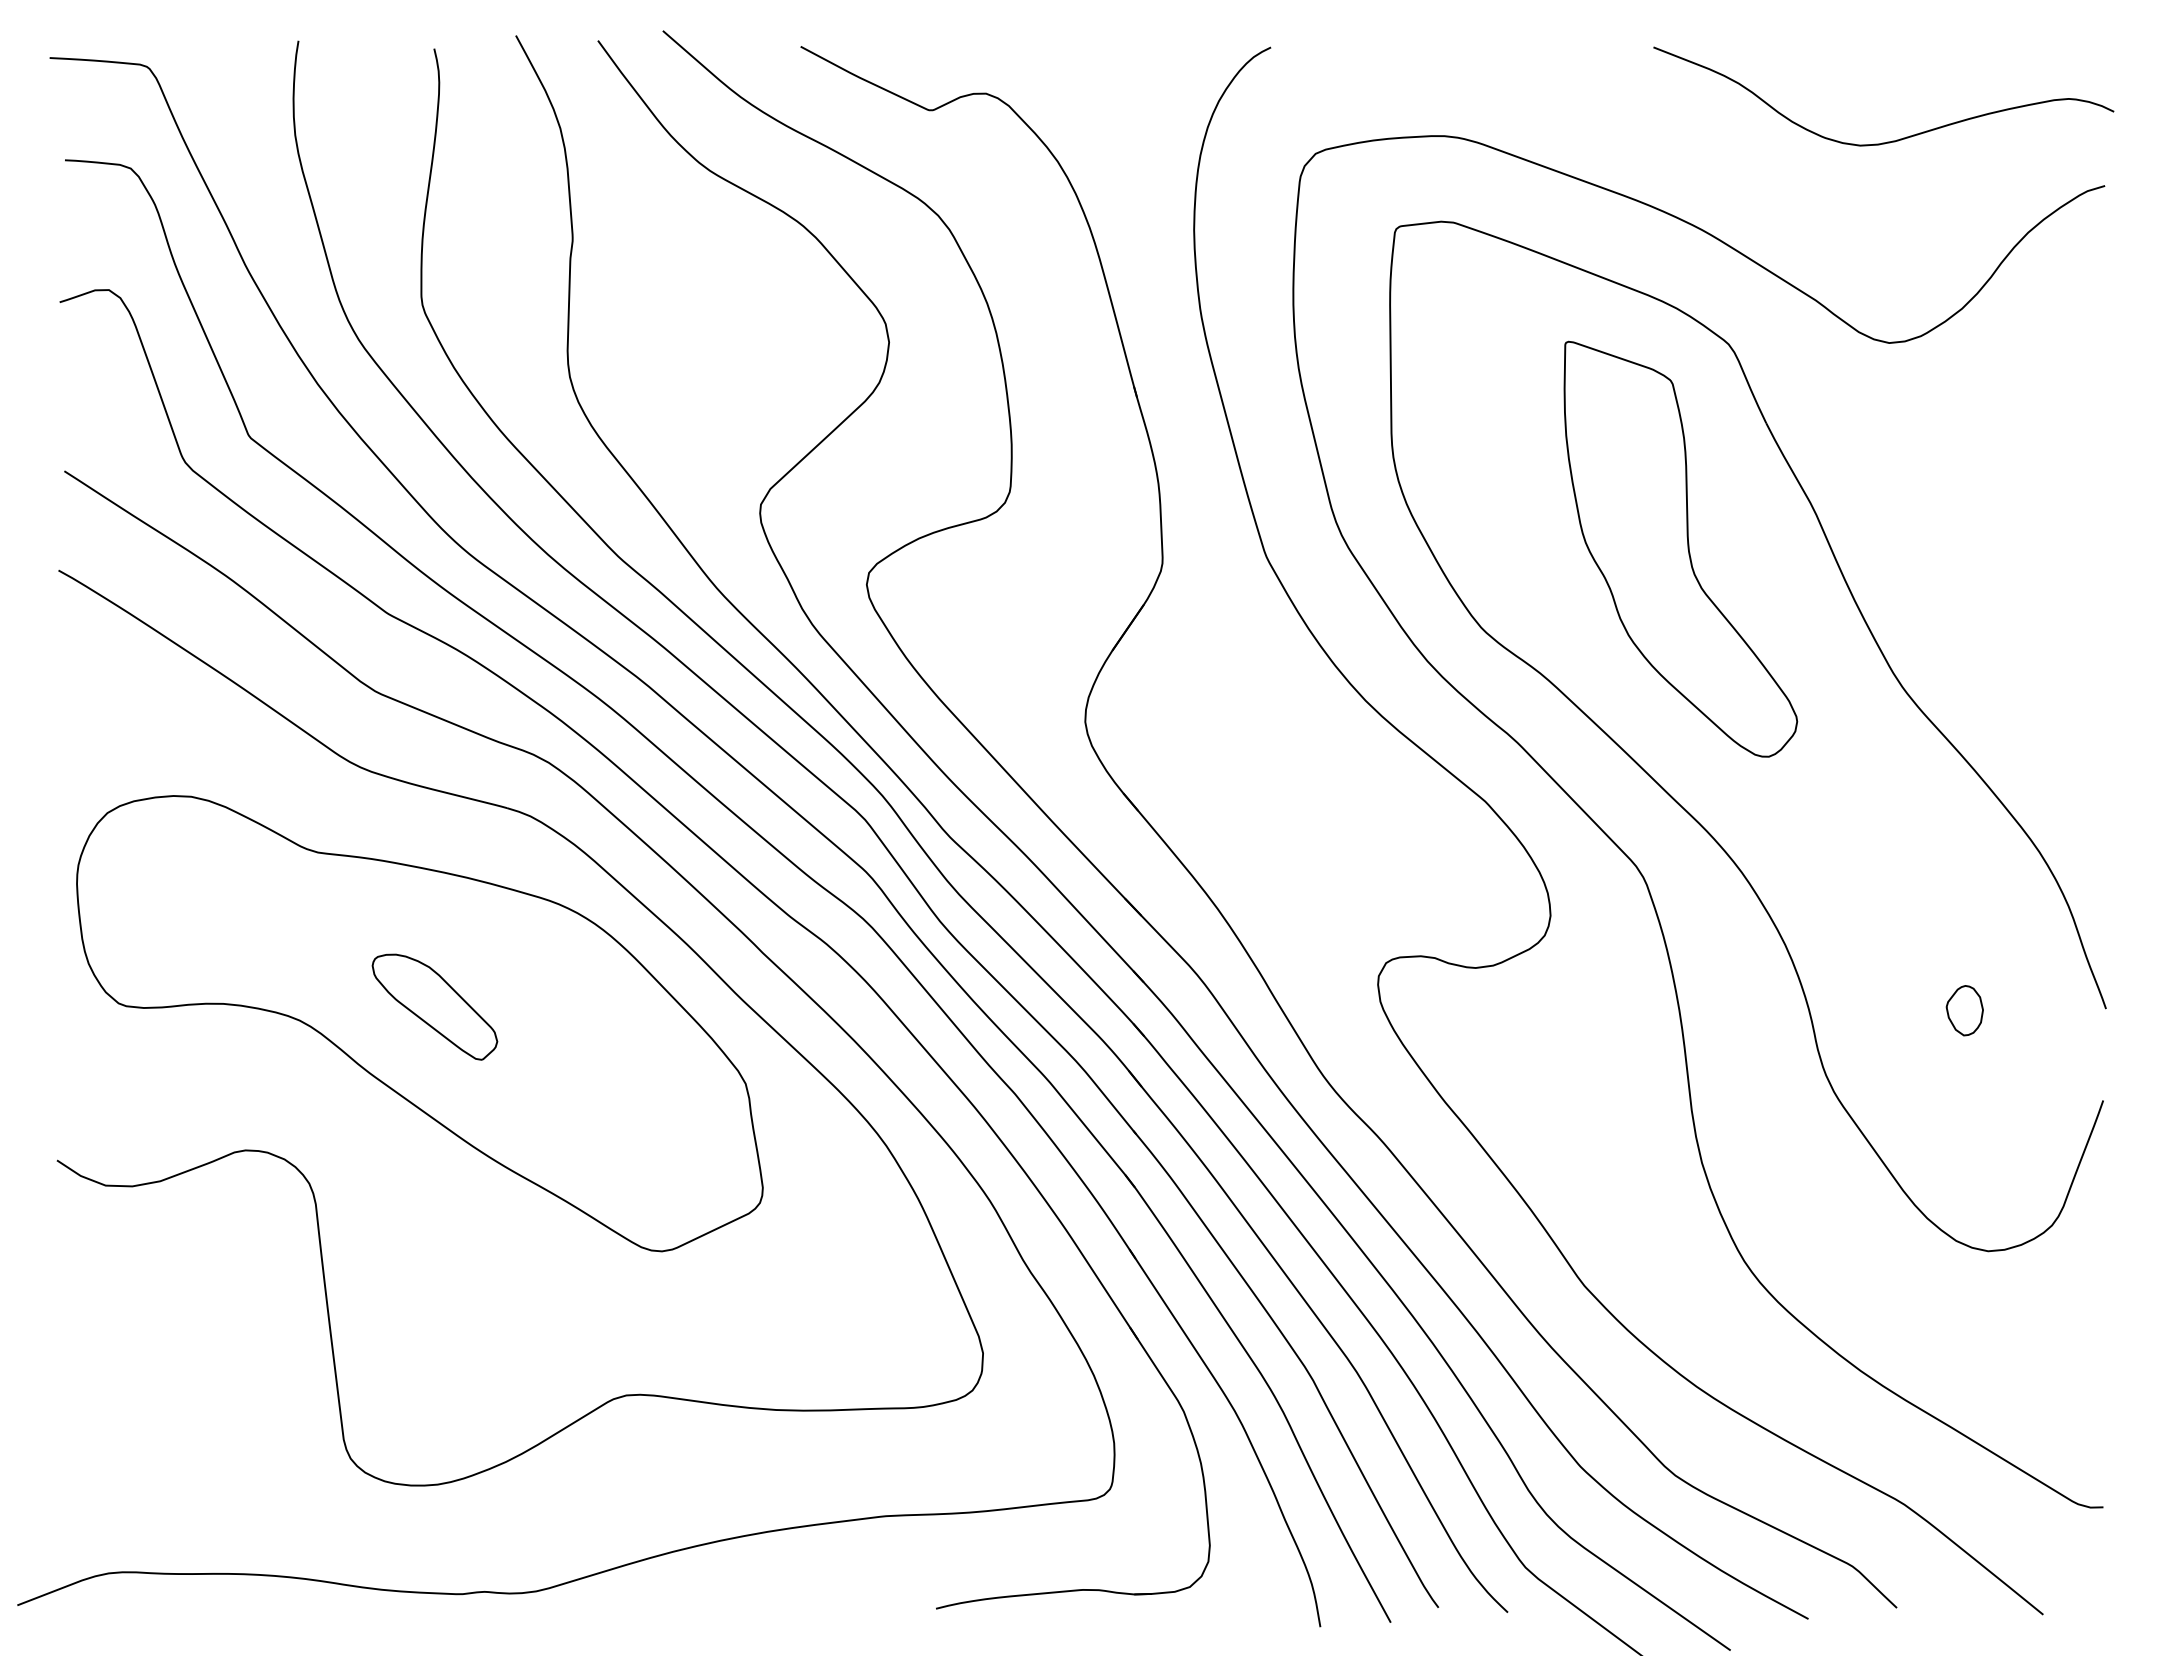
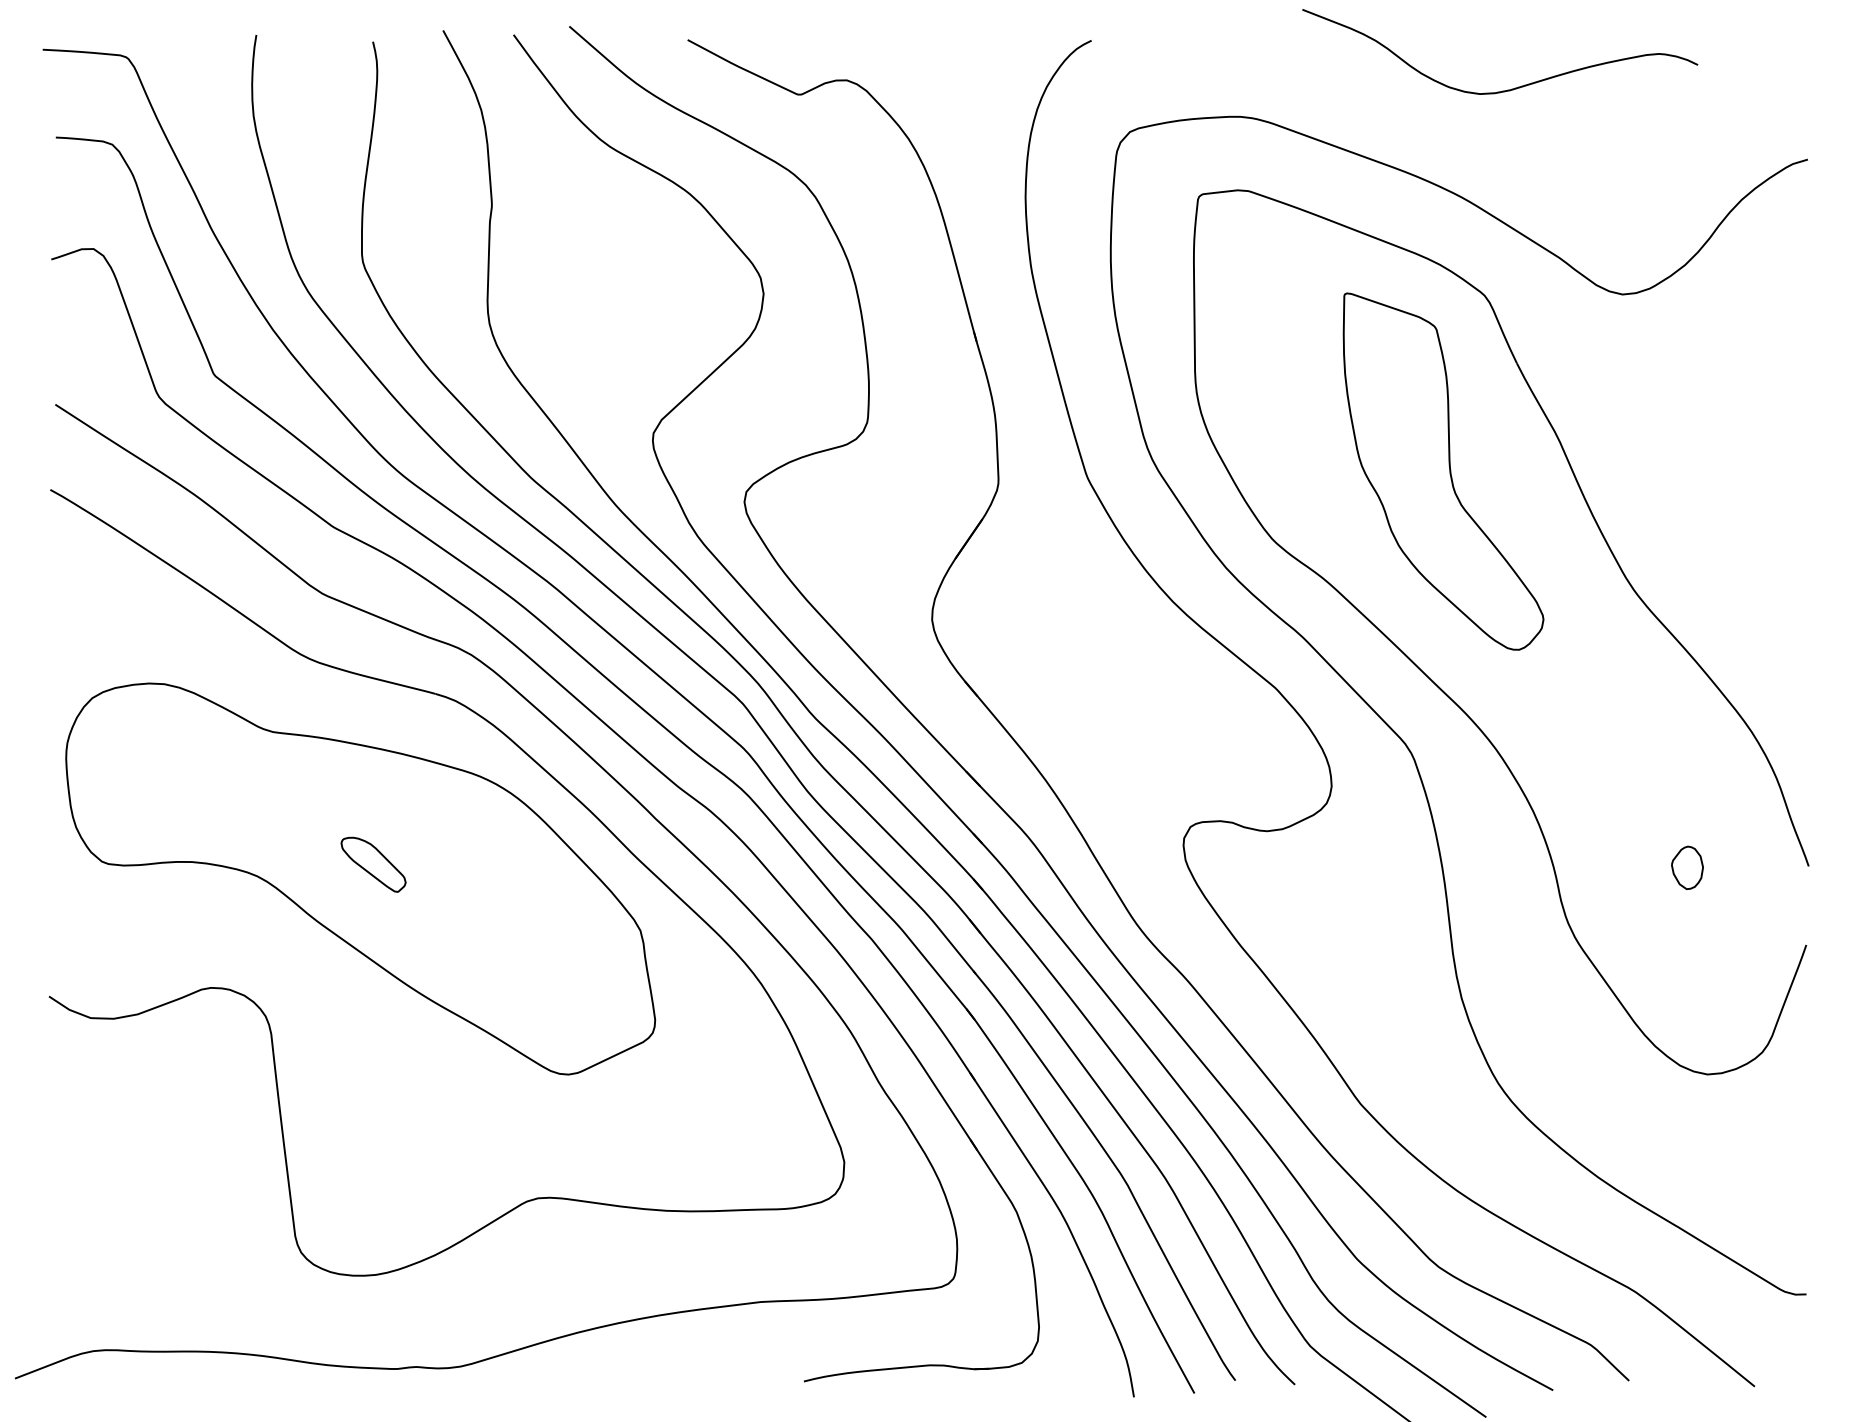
curve: (1892, 140) -> (1507, 89), moved
part: (434, 1006) -> (373, 864), size x0.6

